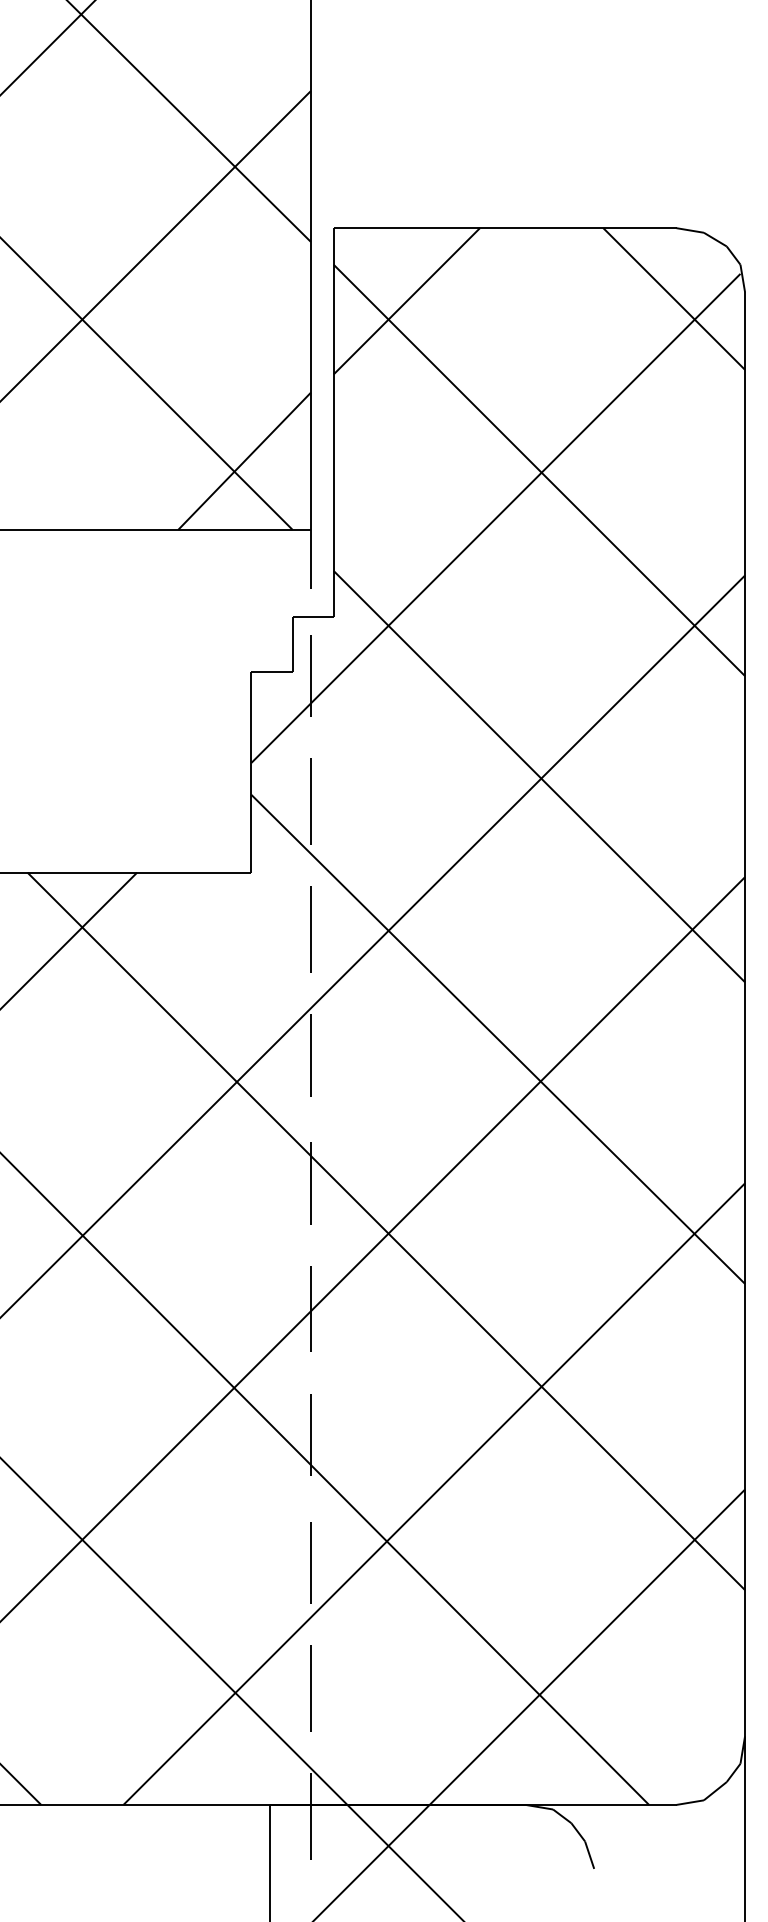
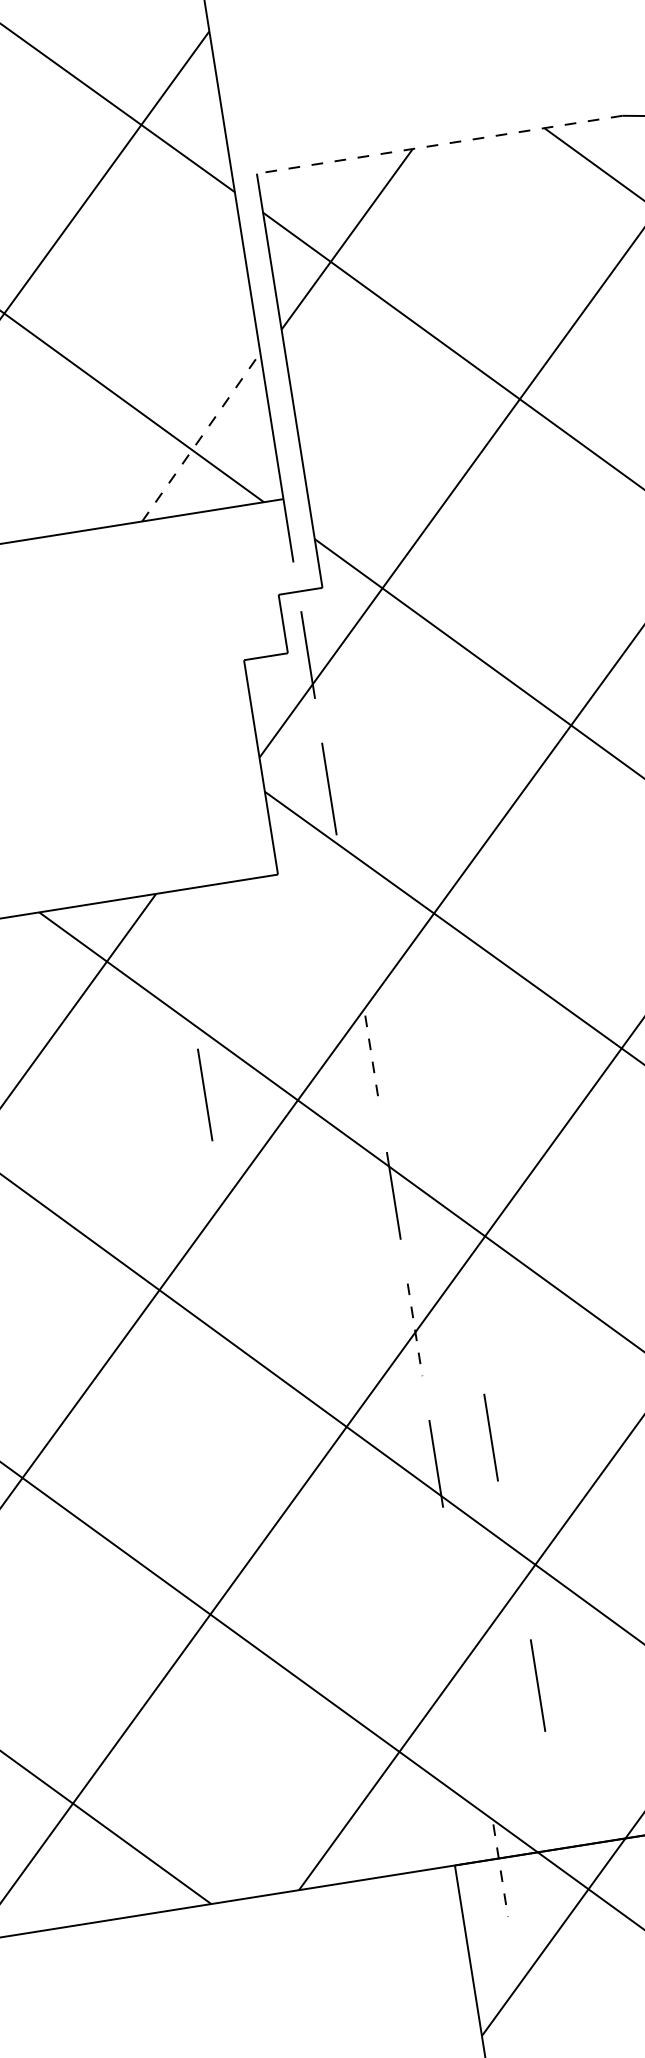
line: (504, 228) -> (439, 145), solid -> dashed
line: (244, 460) -> (201, 436), solid -> dashed
line: (310, 929) -> (204, 1094), moved
line: (310, 1055) -> (371, 1059), solid -> dashed
line: (310, 1309) -> (414, 1330), solid -> dashed
line: (310, 1562) -> (490, 1437), moved
line: (310, 1688) -> (537, 1685), moved
line: (310, 1816) -> (500, 1870), solid -> dashed

